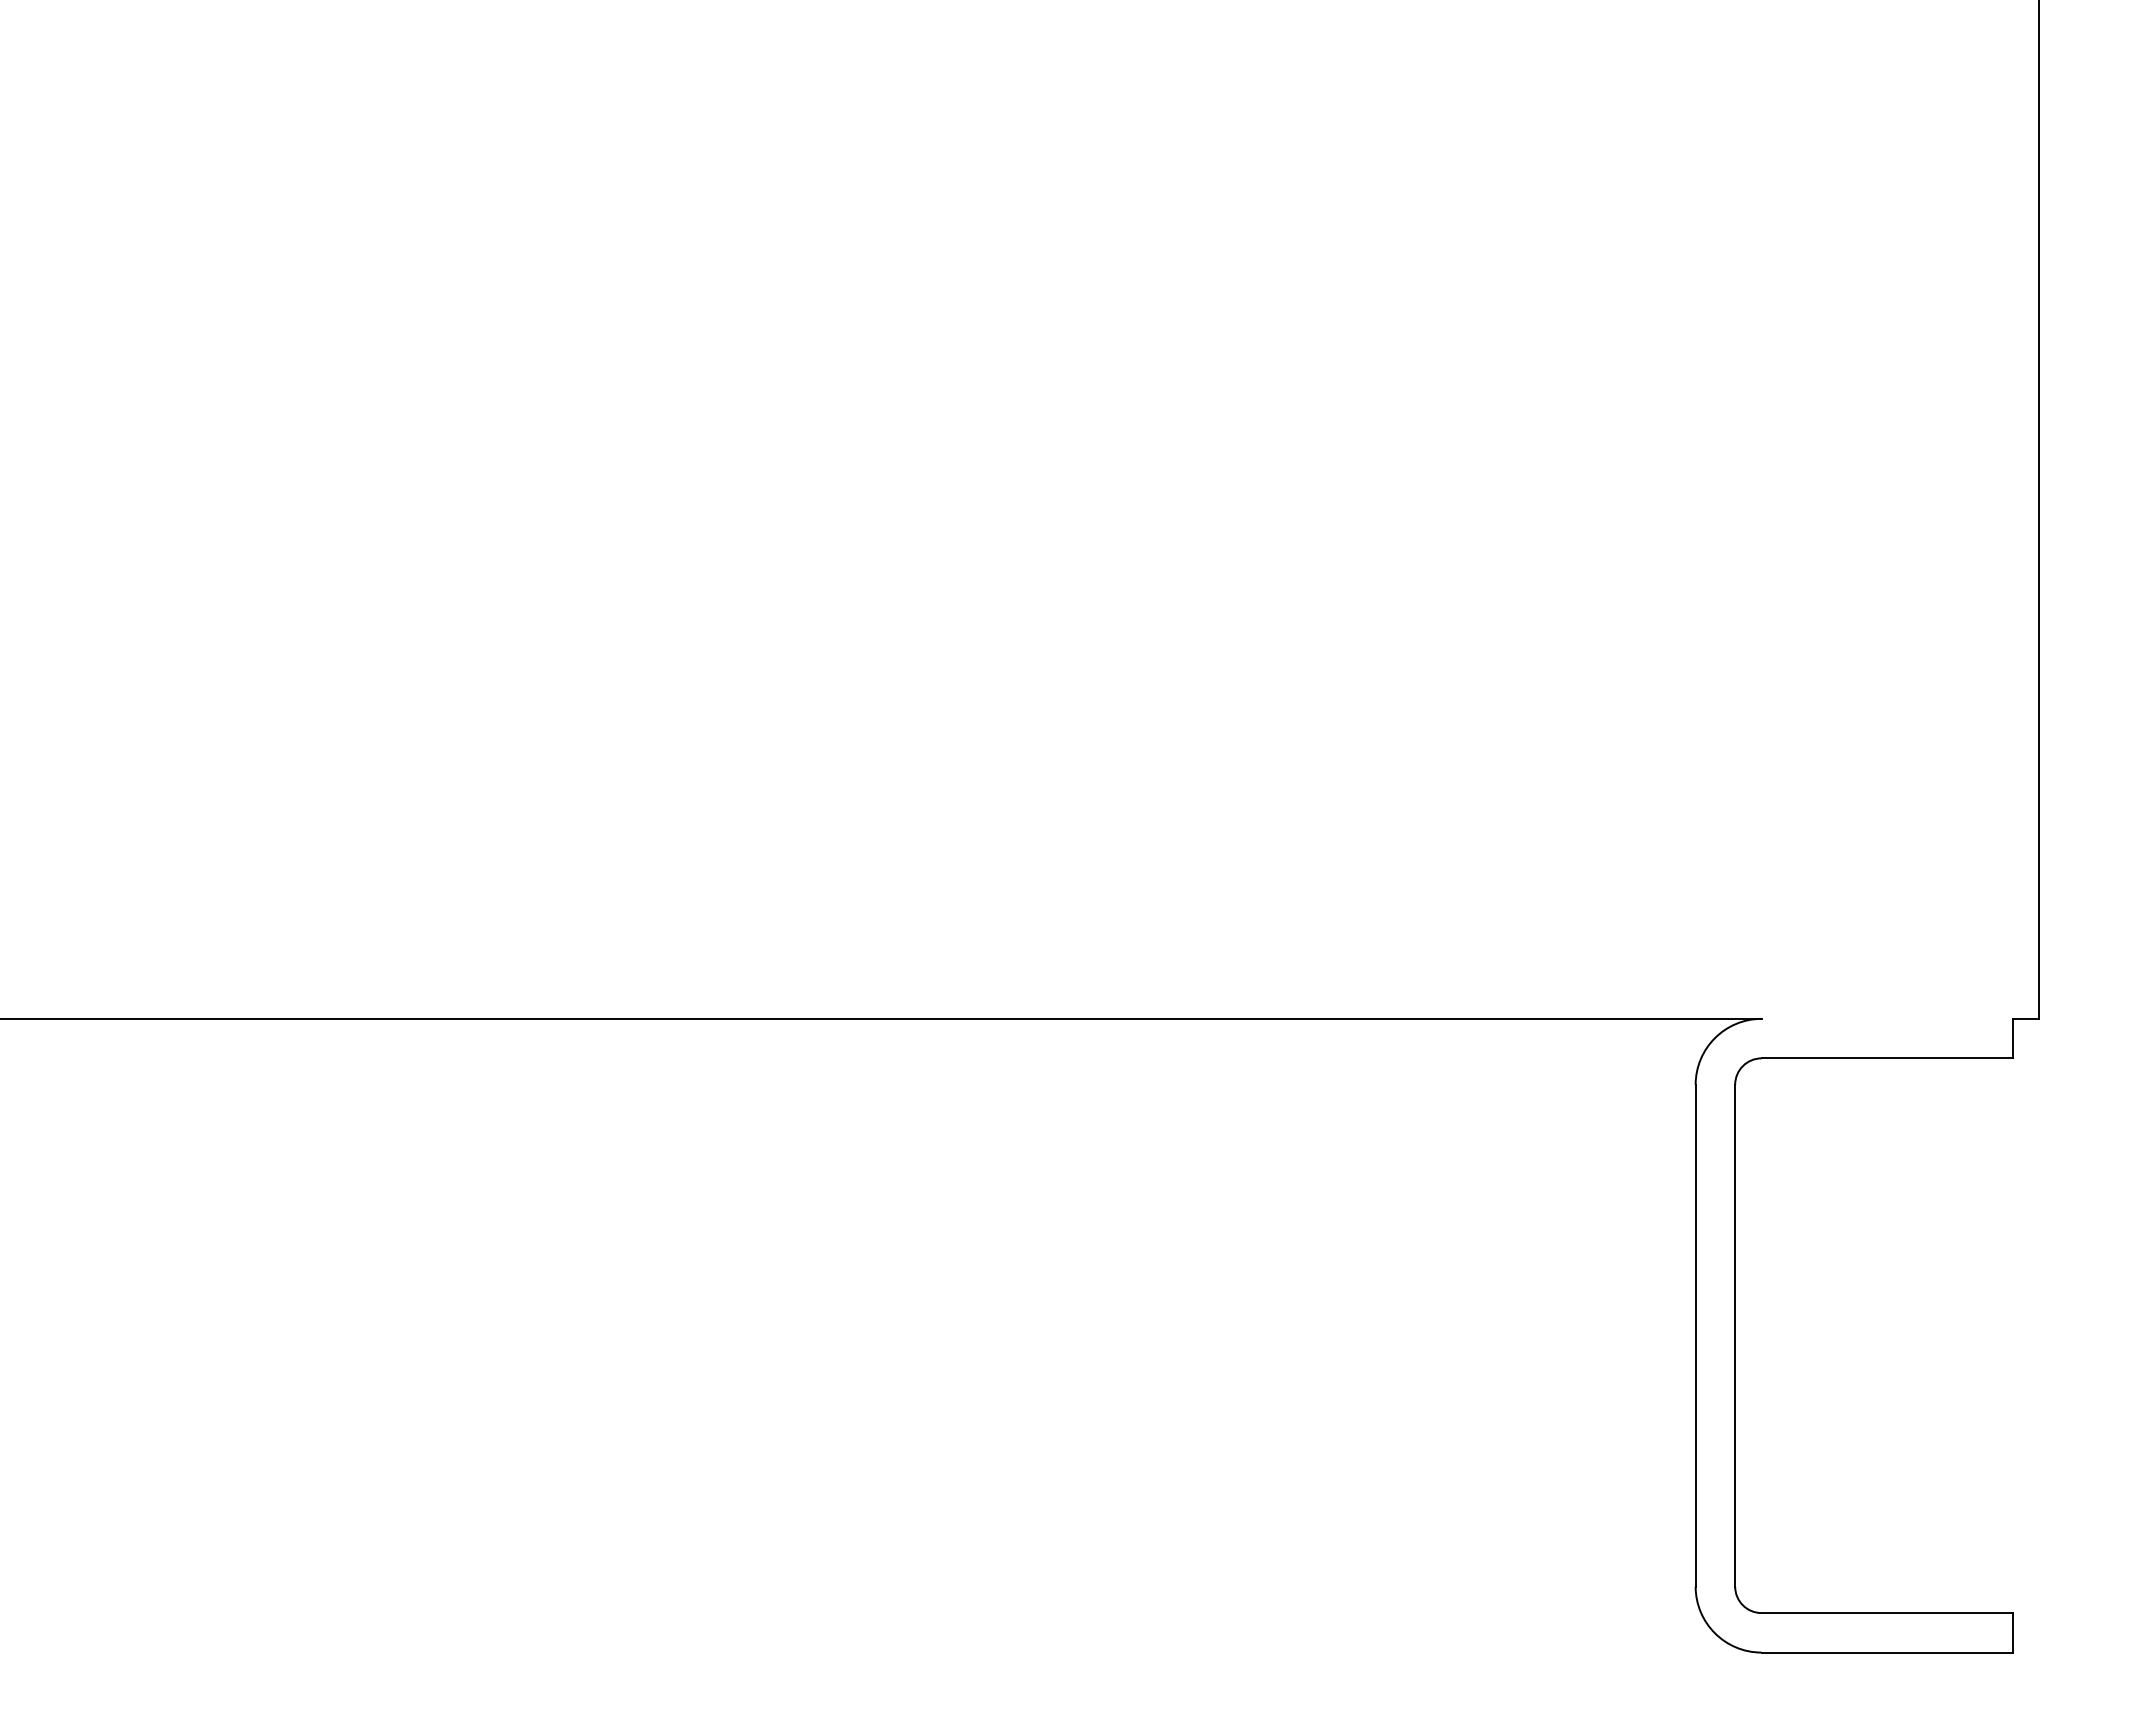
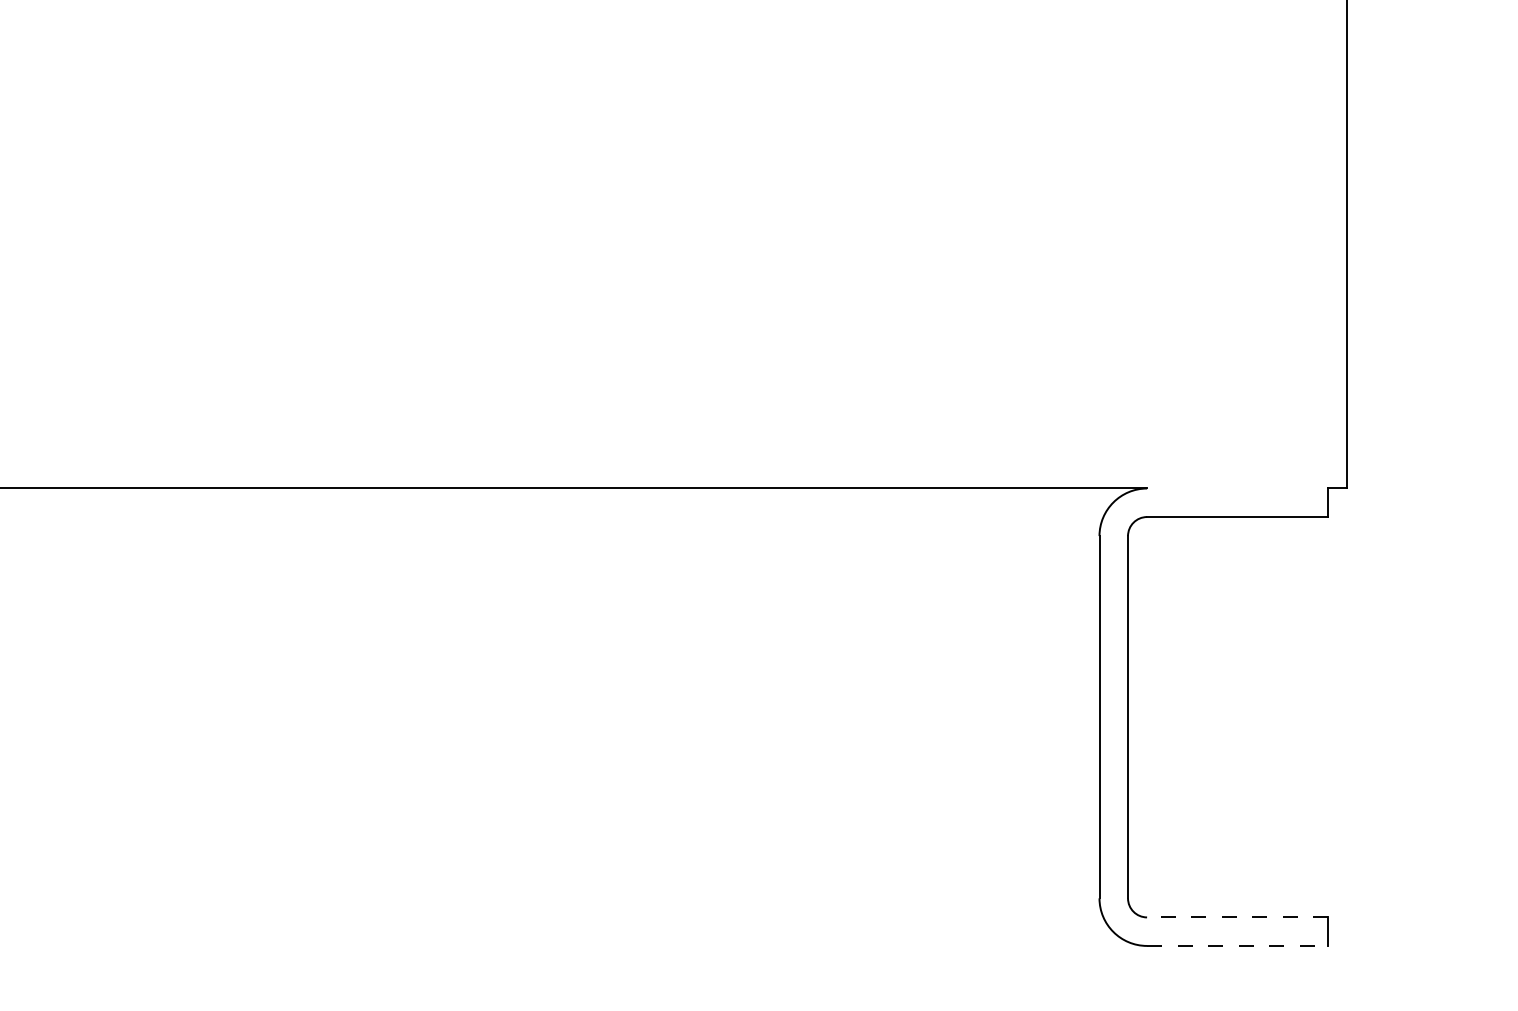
line: (1887, 1613) -> (1237, 917), solid -> dashed
line: (1887, 1652) -> (1237, 945), solid -> dashed

